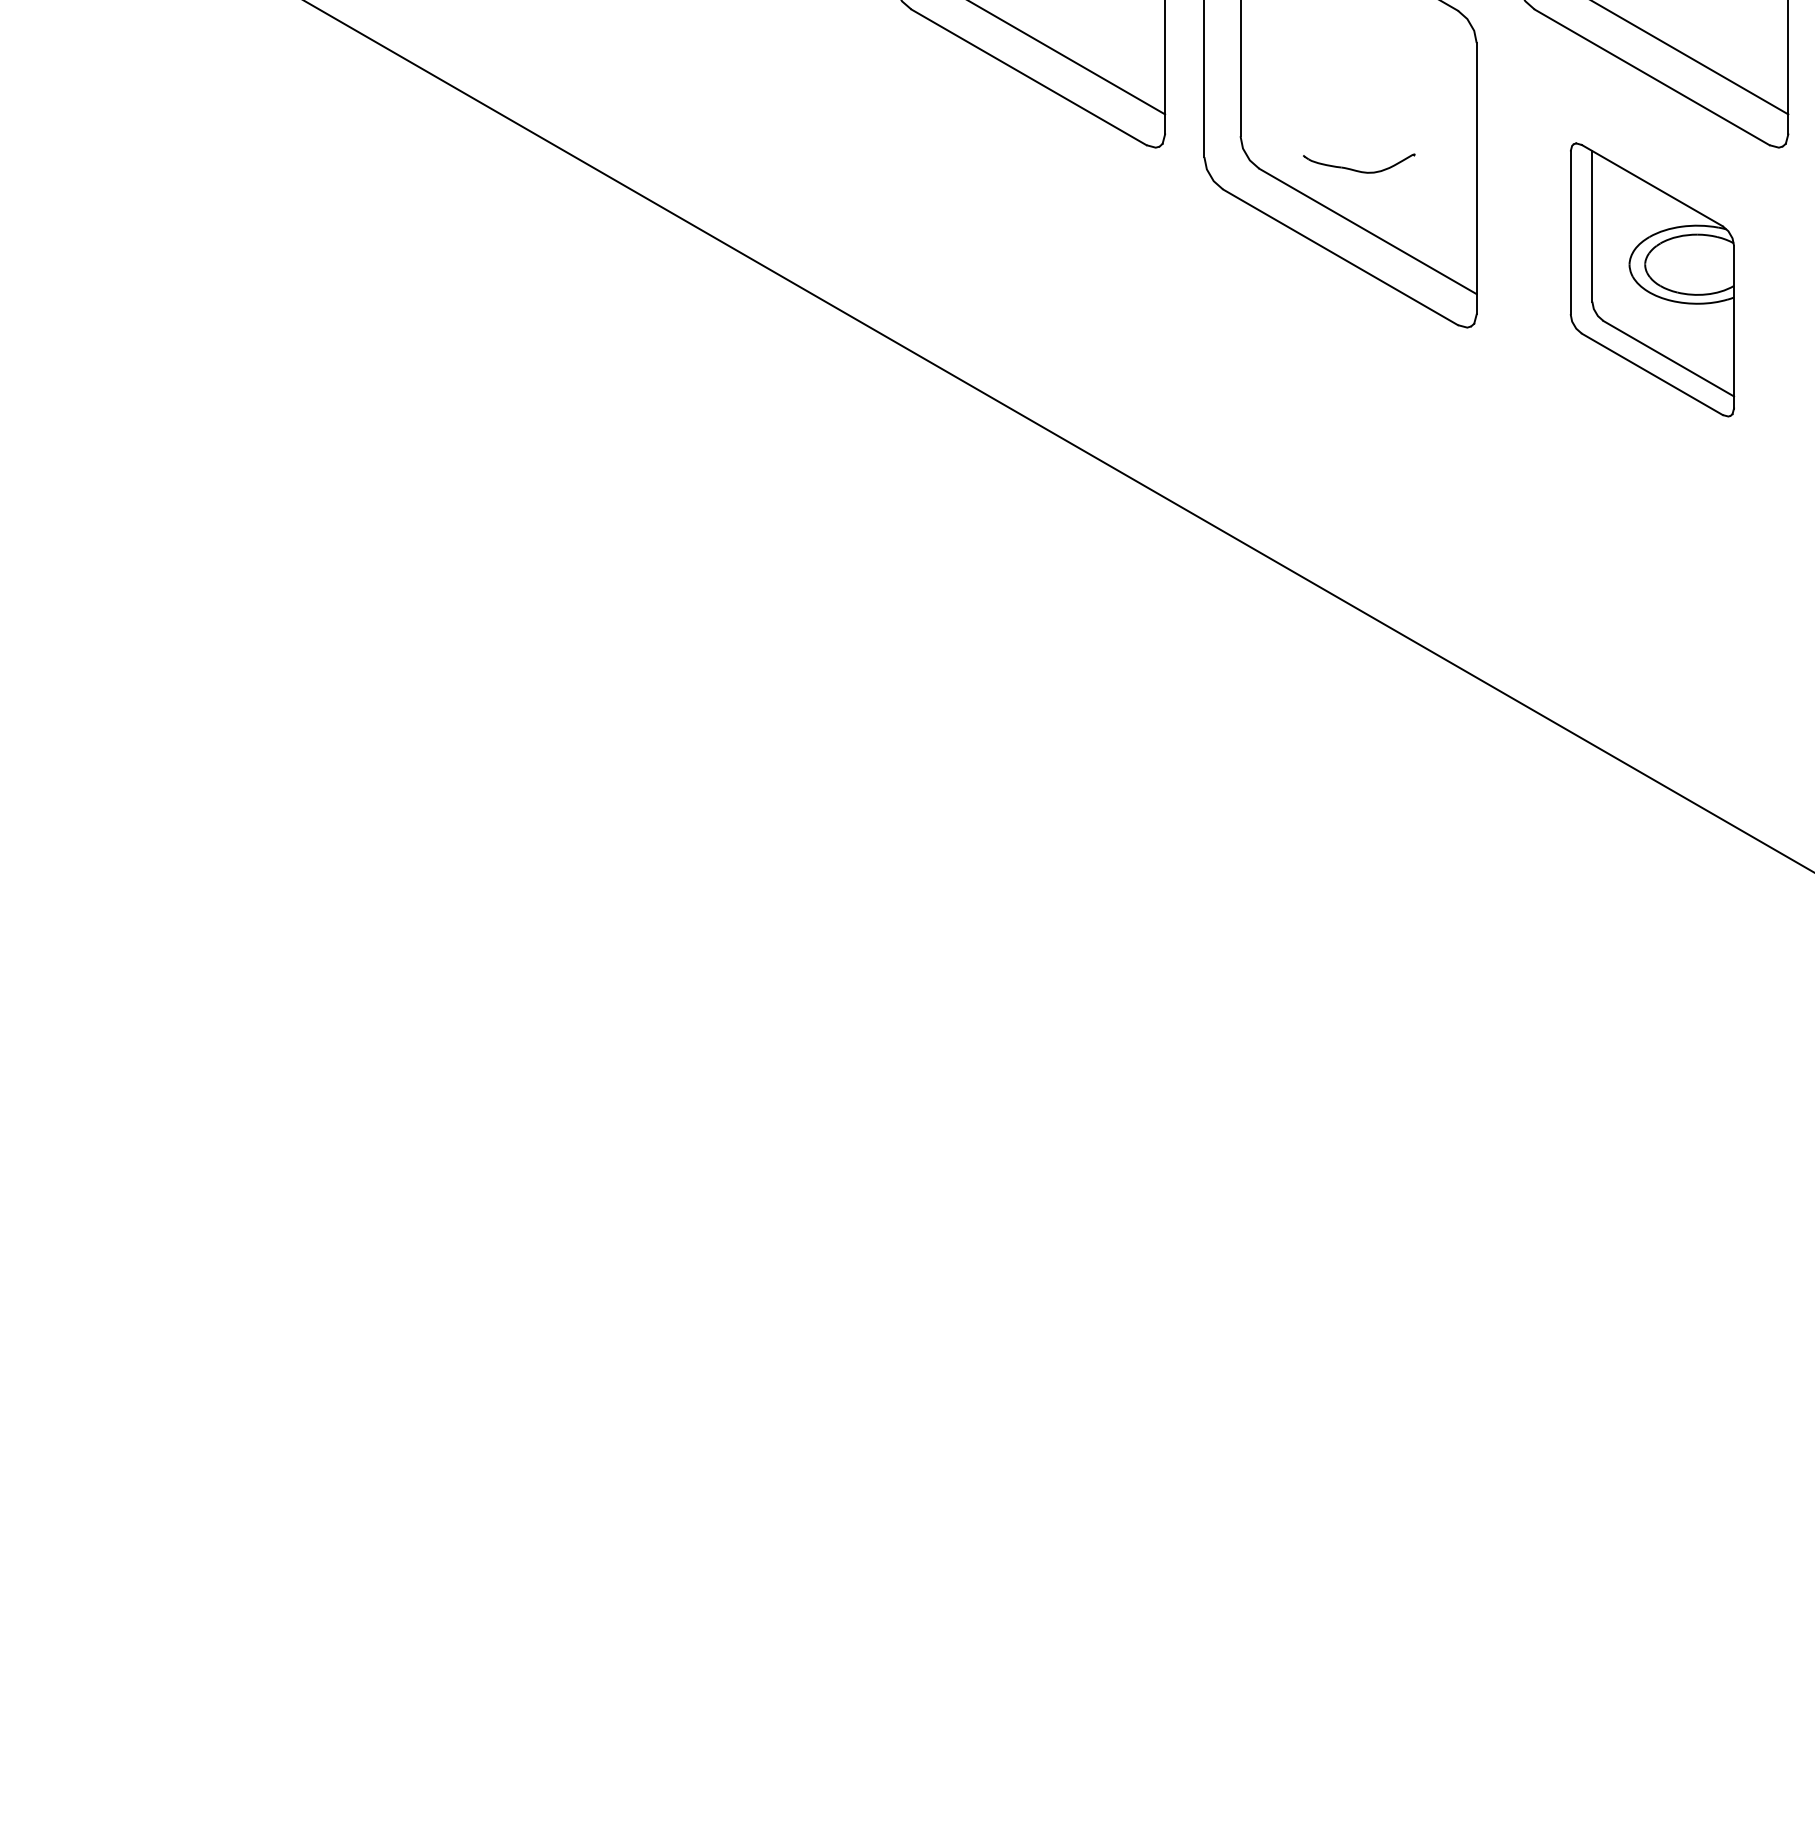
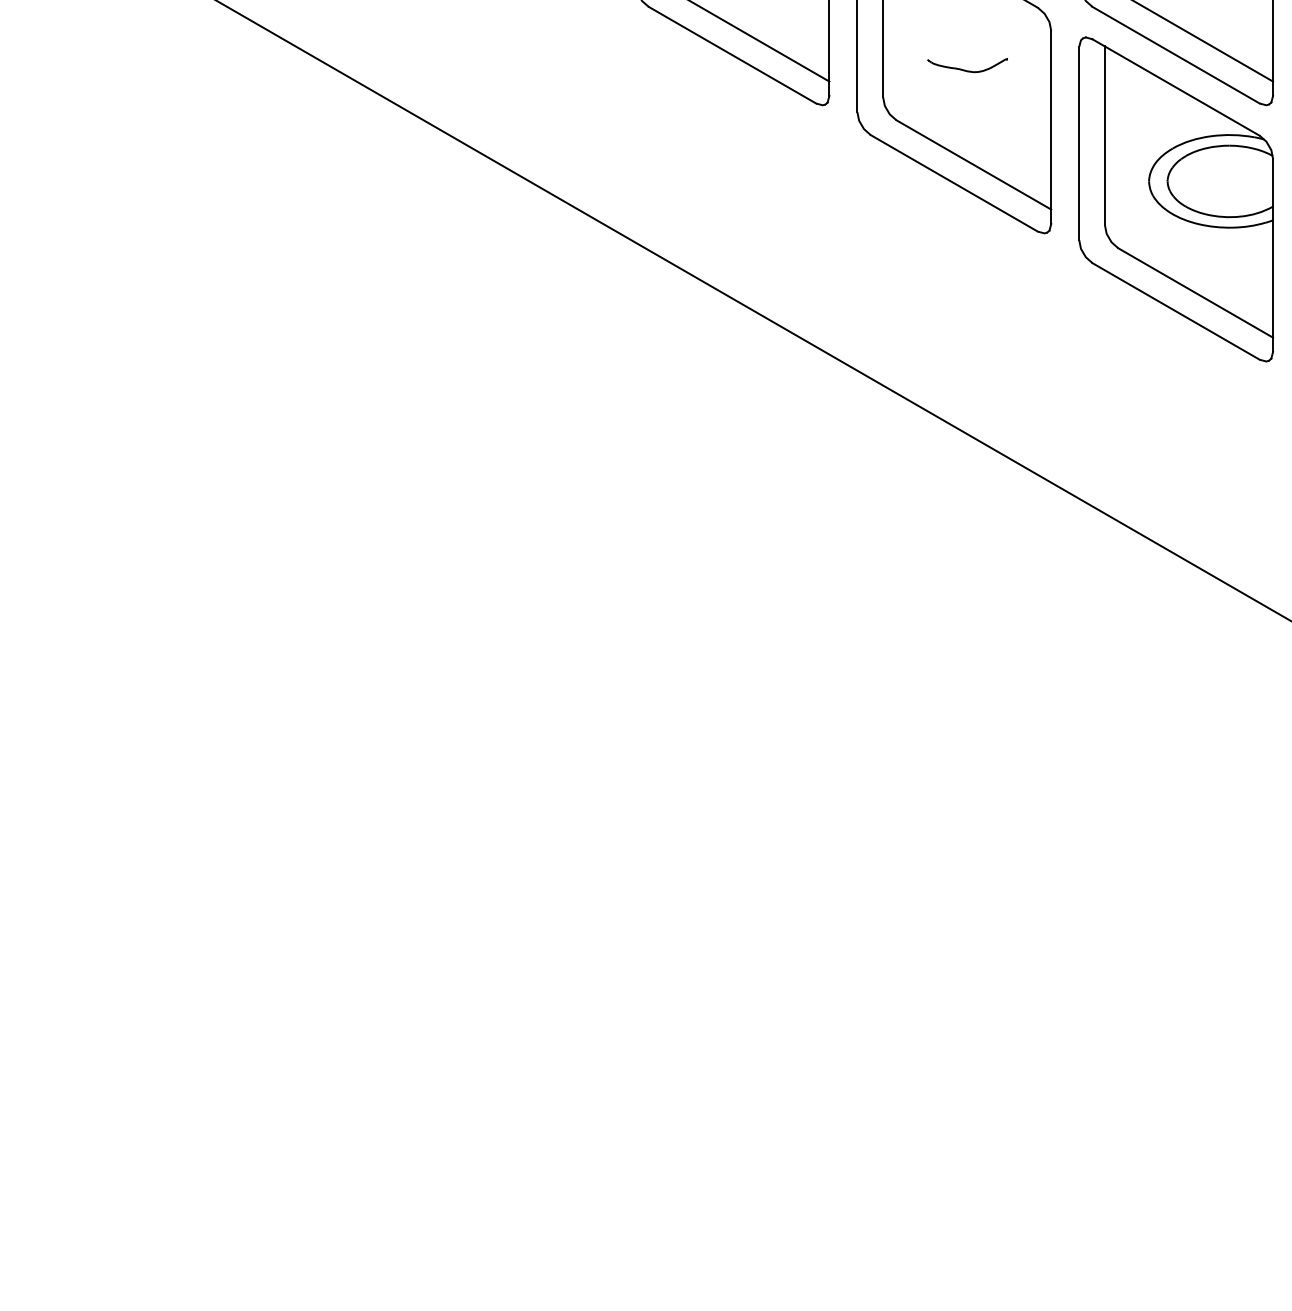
part: (1359, 163) -> (967, 65), moved
part: (1652, 280) -> (1176, 199), size x1.67

